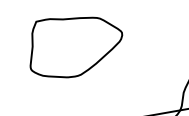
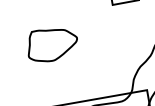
part: (75, 47) -> (52, 45), size x0.7

